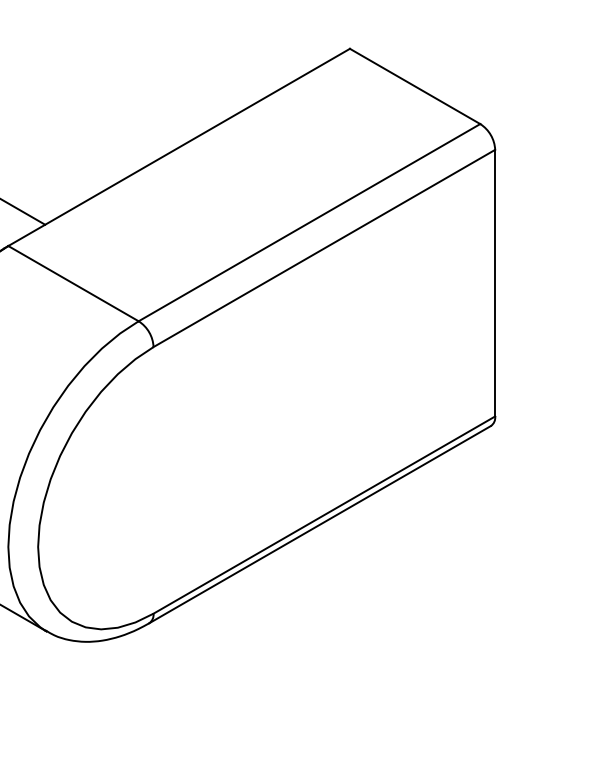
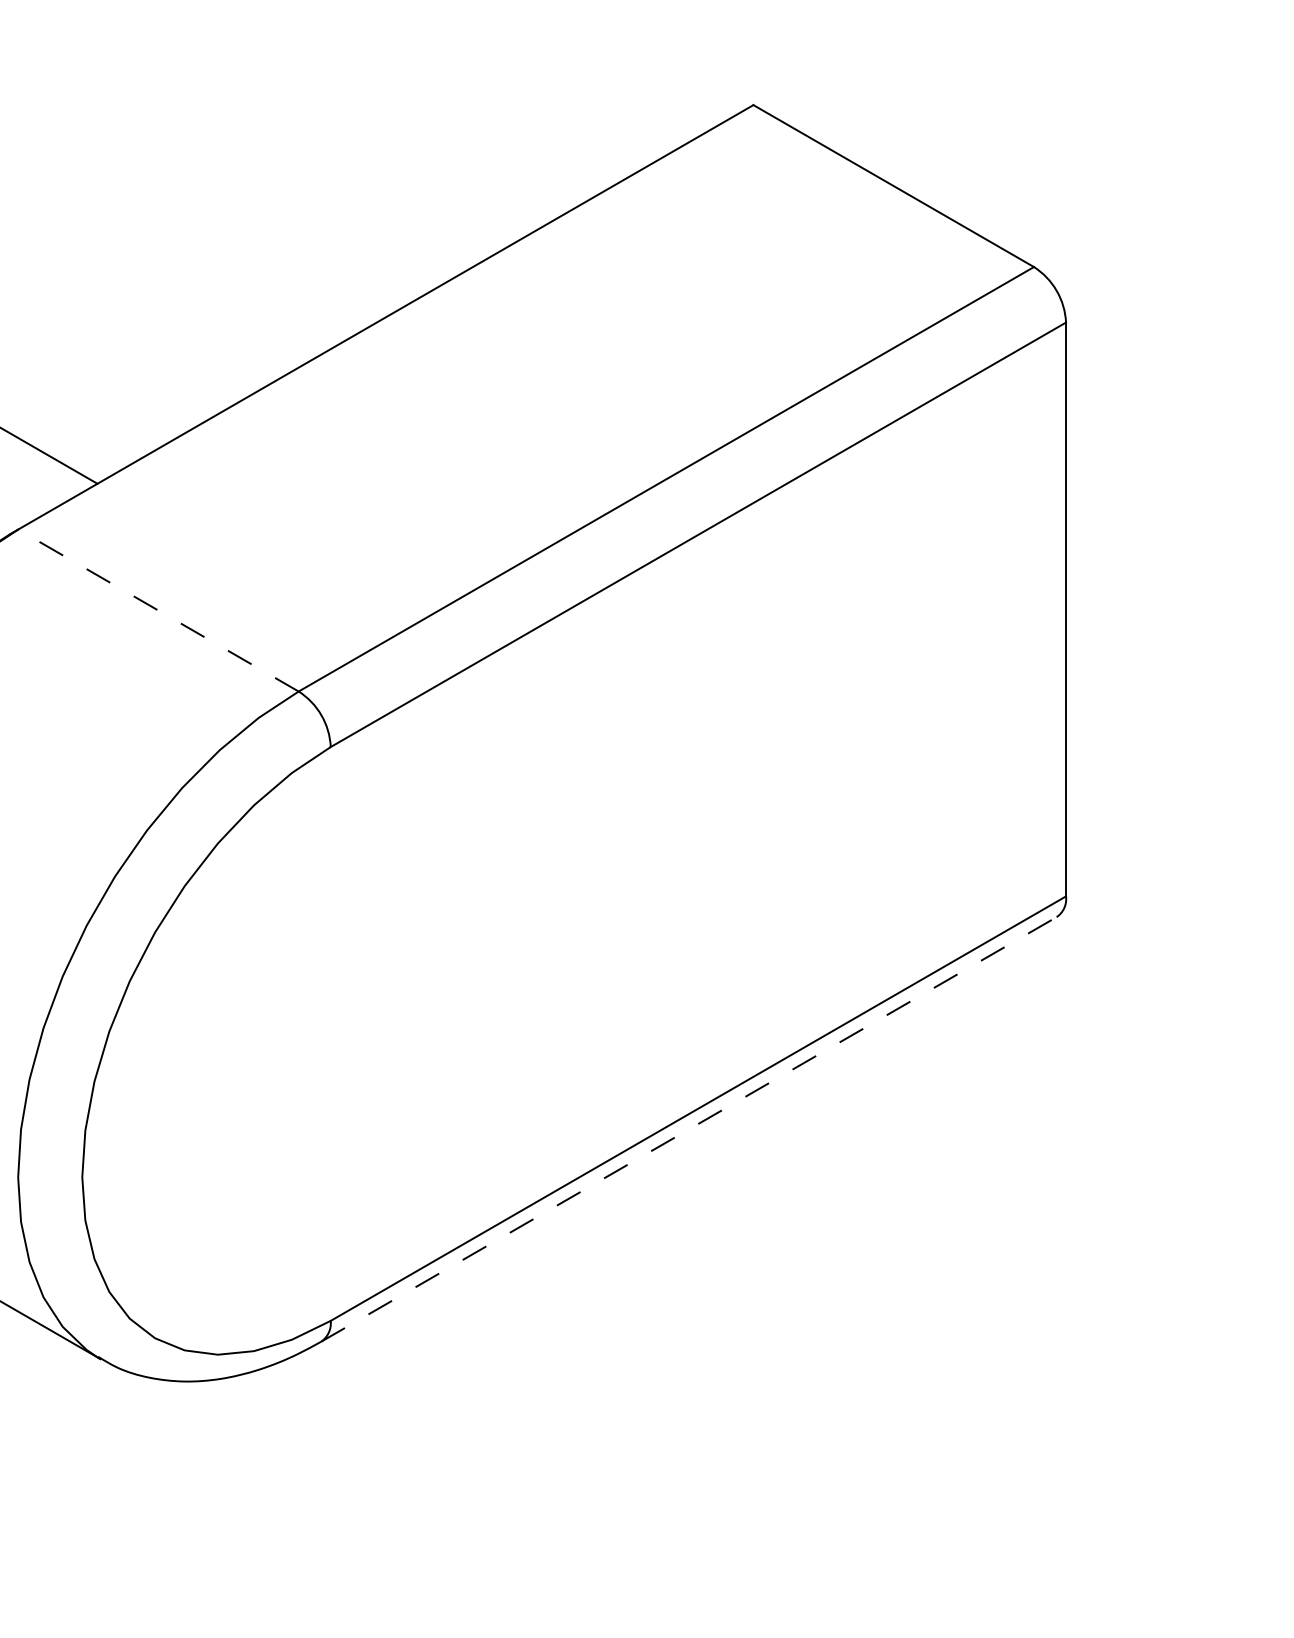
line: (73, 283) -> (158, 610), solid -> dashed
line: (320, 524) -> (690, 1128), solid -> dashed

